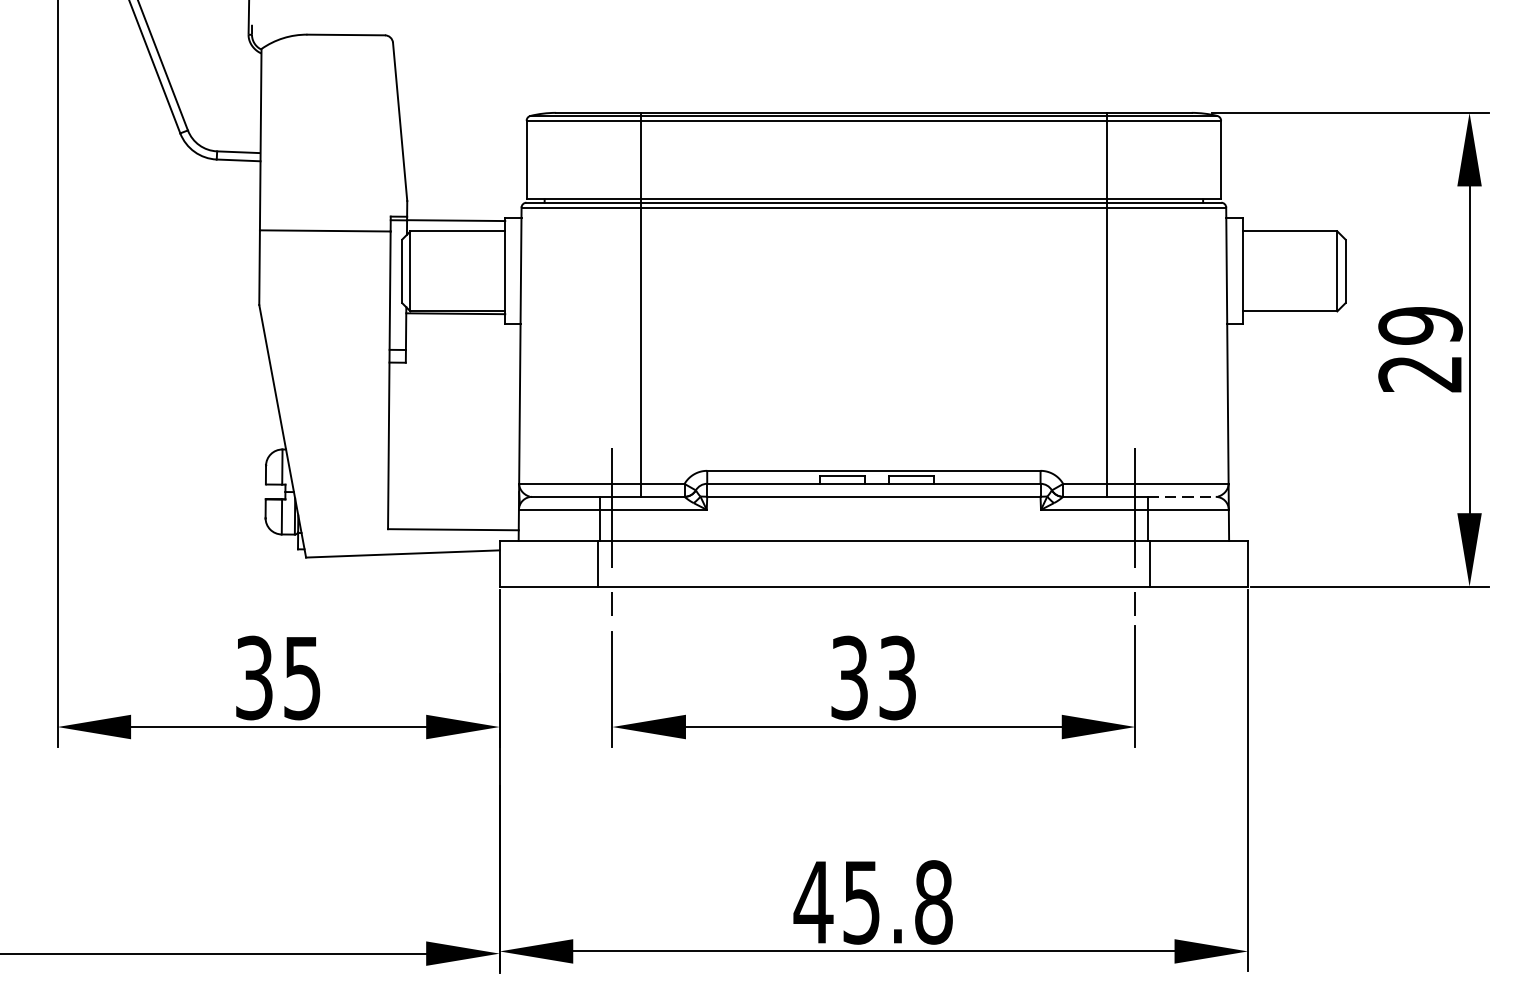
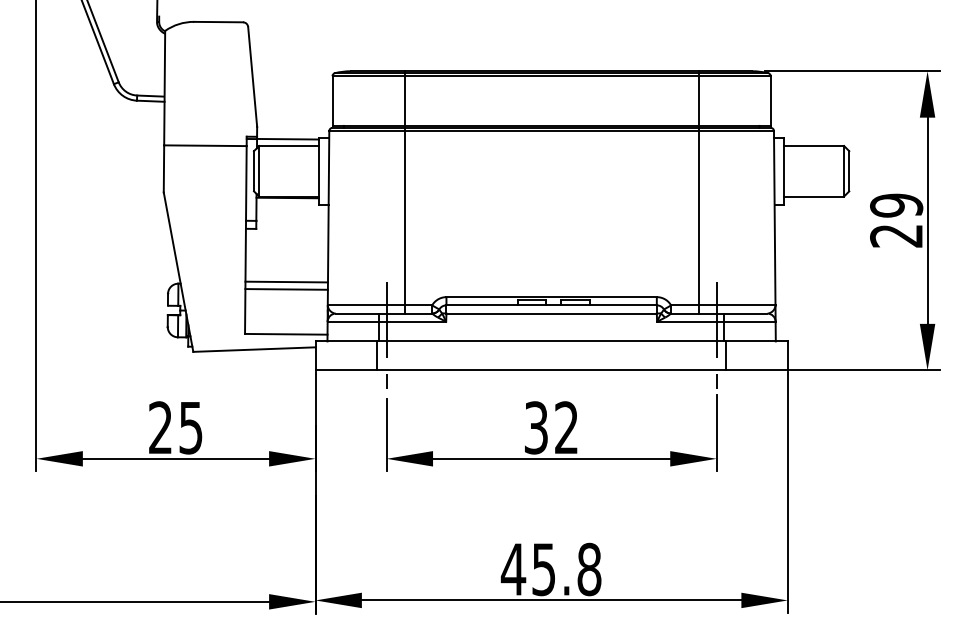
line: (453, 446) -> (286, 281), added
line: (453, 458) -> (286, 289), added
line: (1181, 496) -> (745, 313), dashed -> solid
text: (254, 677) -> (160, 427), 35 -> 25
text: (897, 677) -> (566, 427), 33 -> 32

